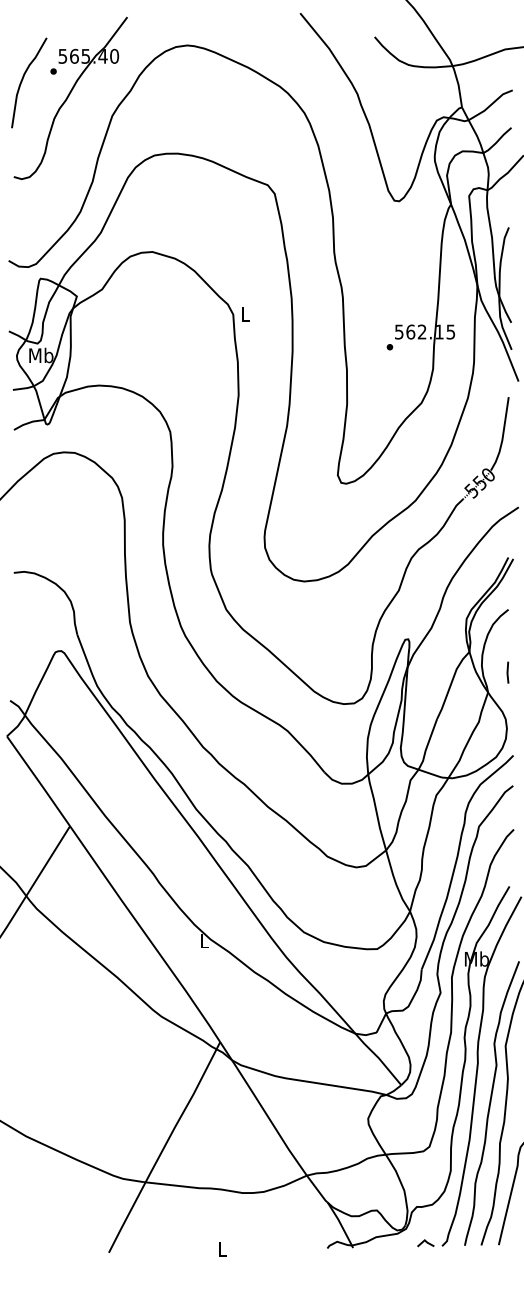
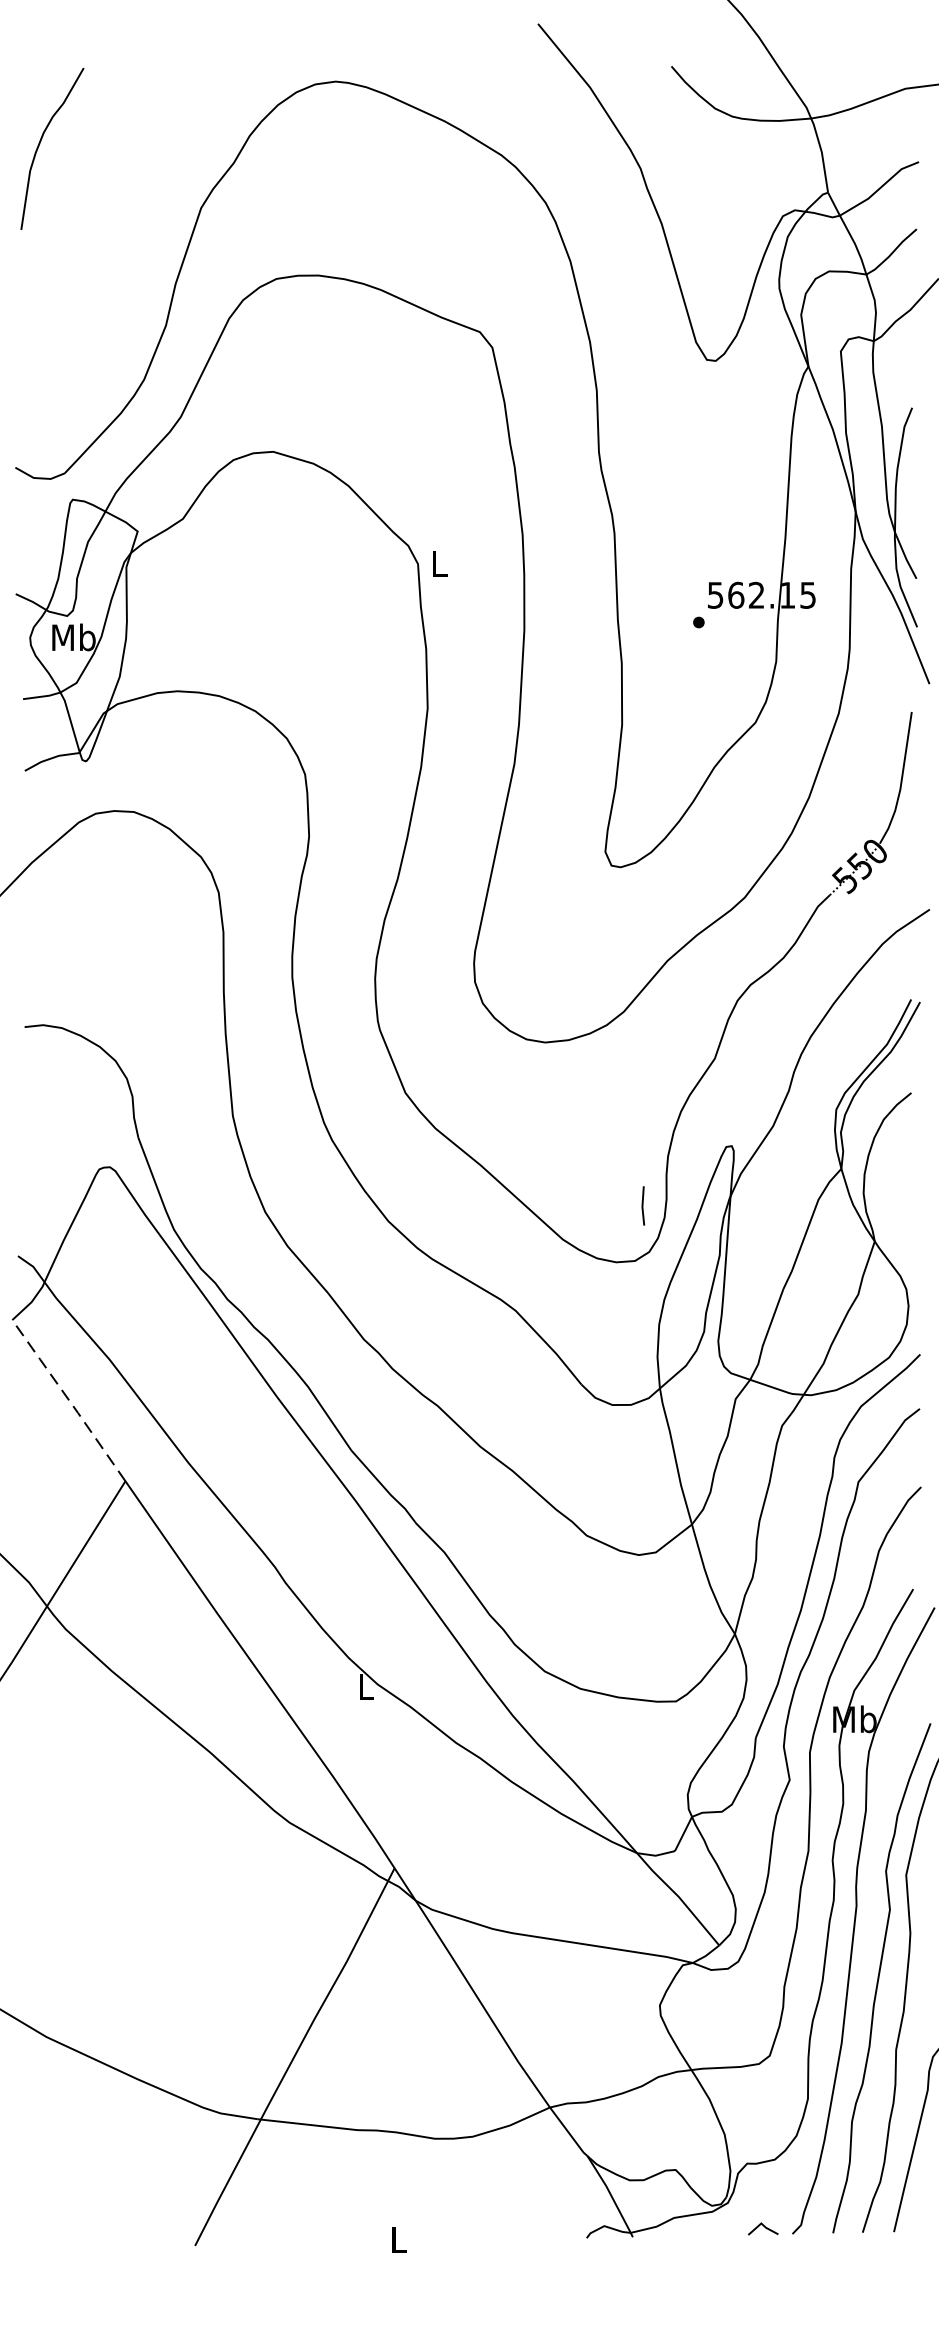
part: (70, 97) -> (126, 174), removed
line: (507, 672) -> (642, 1205), moved
line: (38, 780) -> (68, 1399), solid -> dashed

